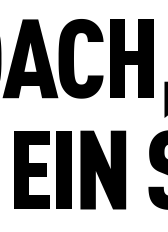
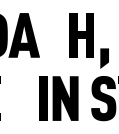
fill: (80, 58) -> (52, 35), removed
fill: (30, 169) -> (24, 98), removed

